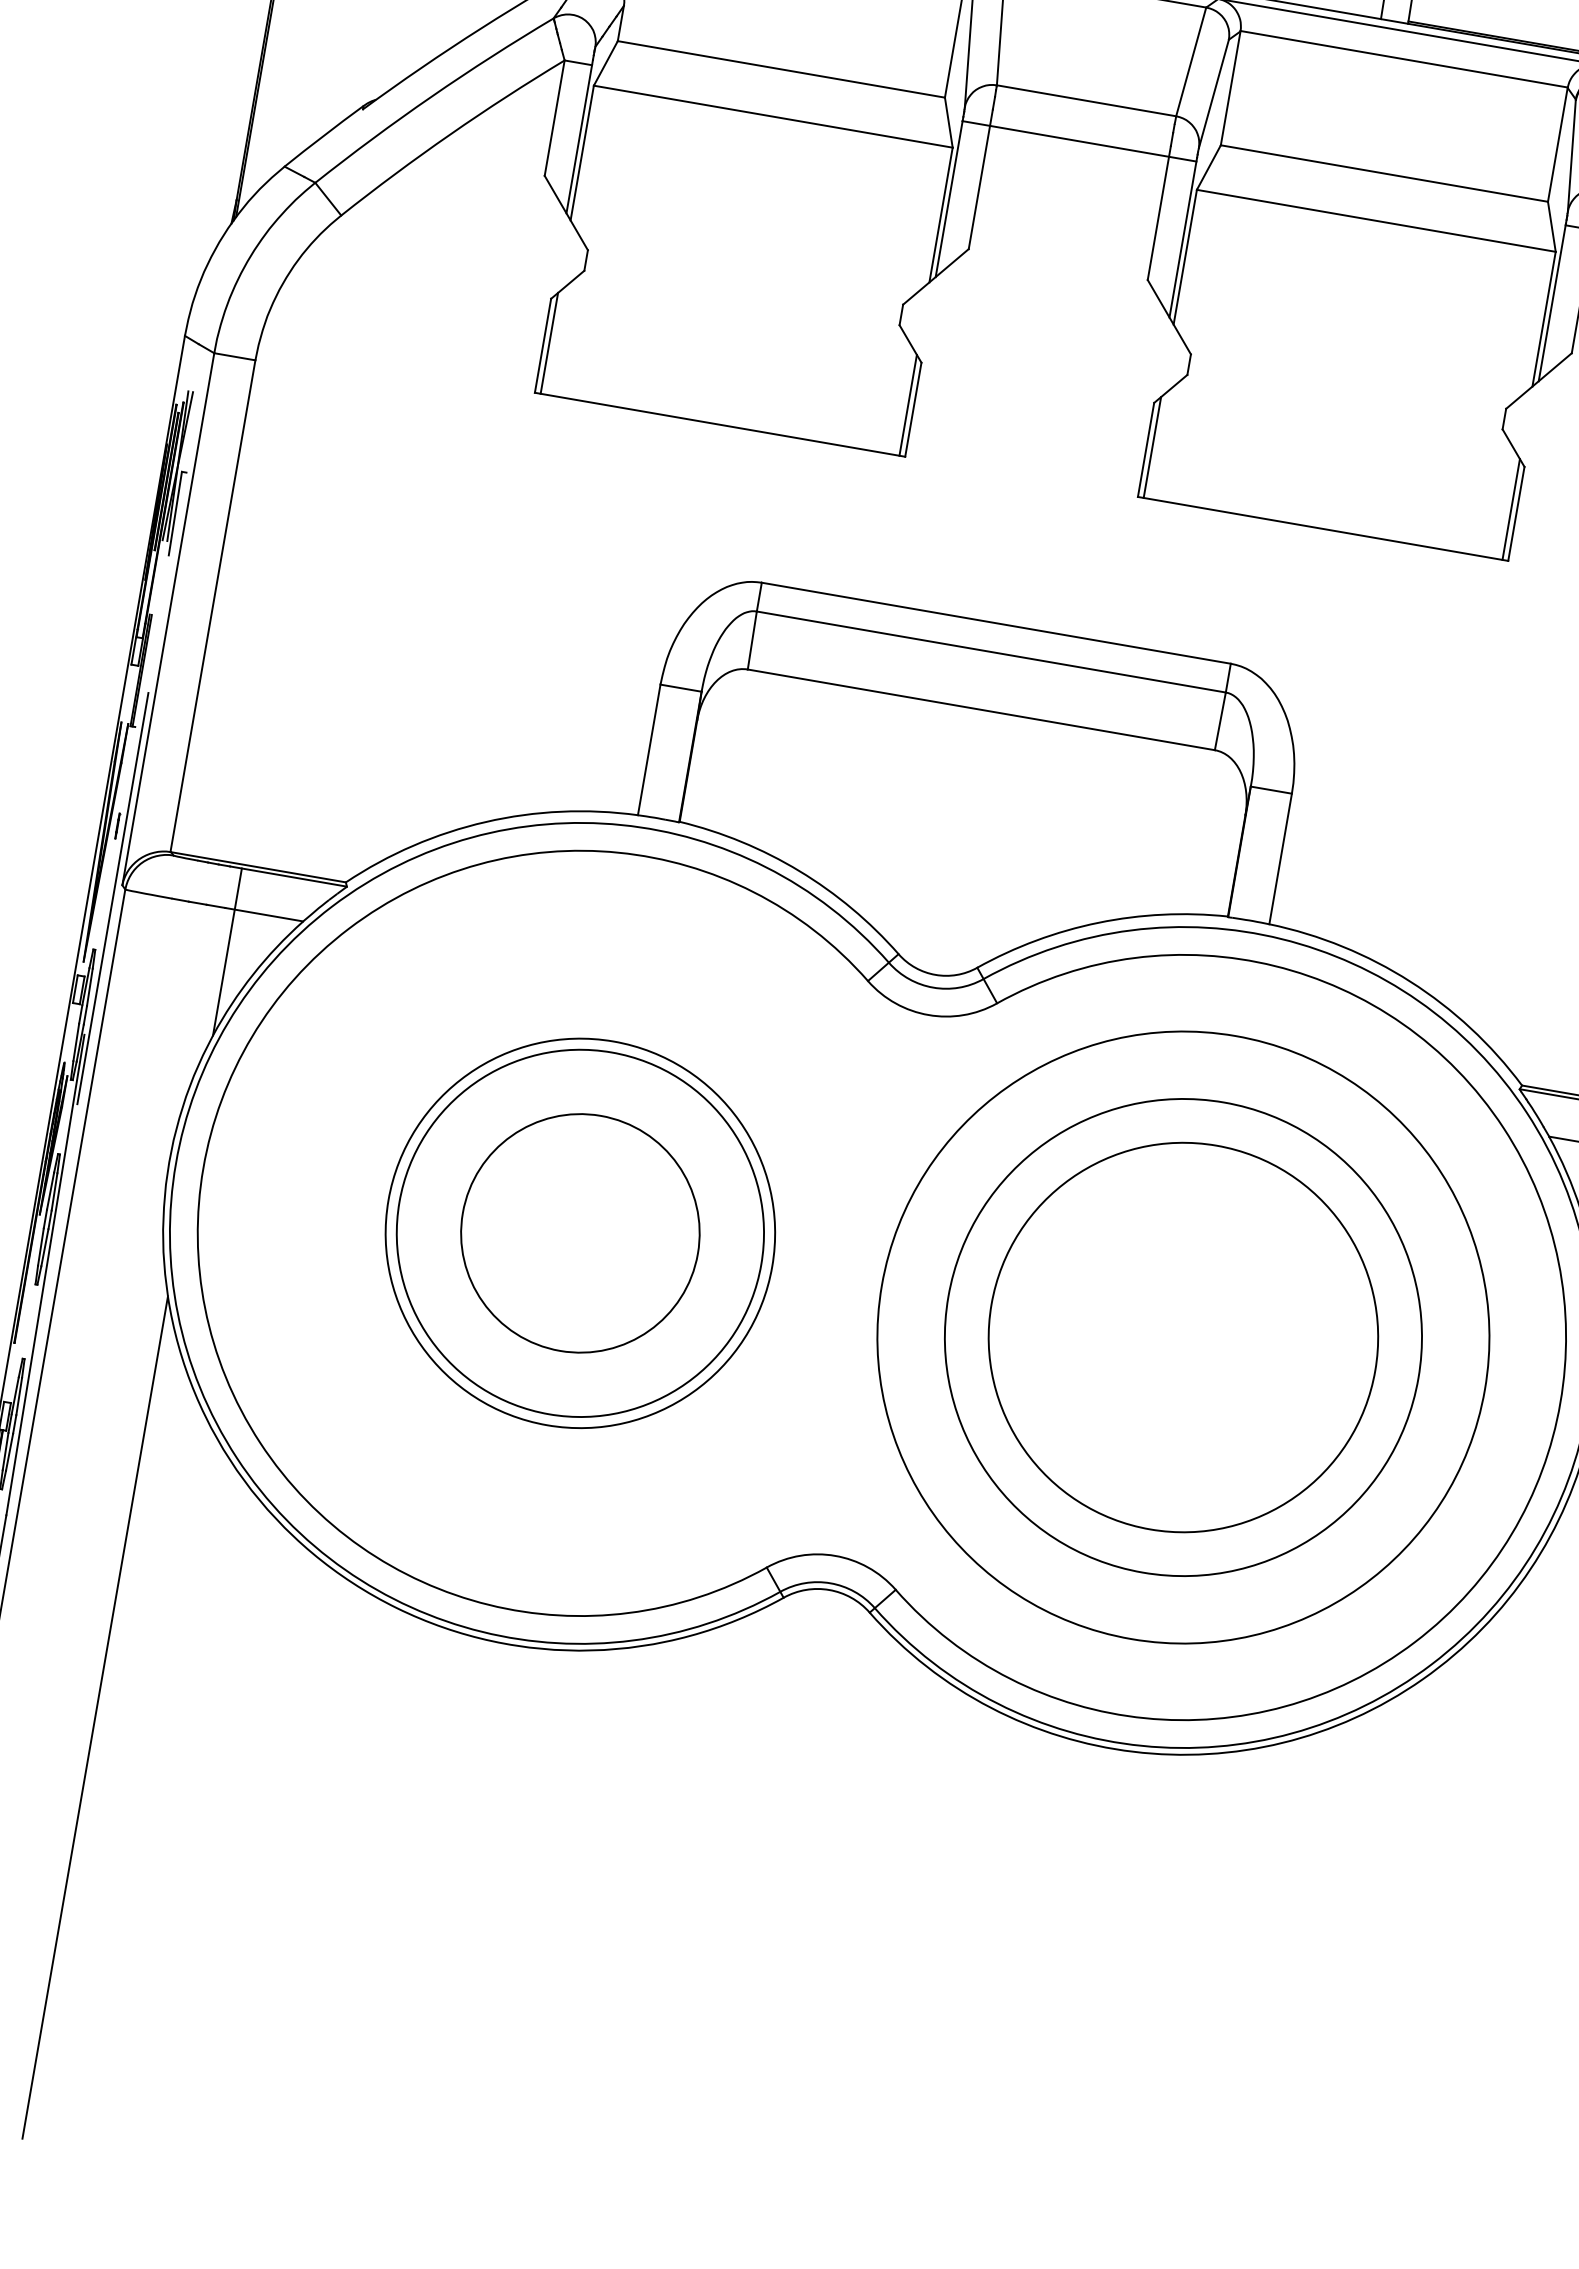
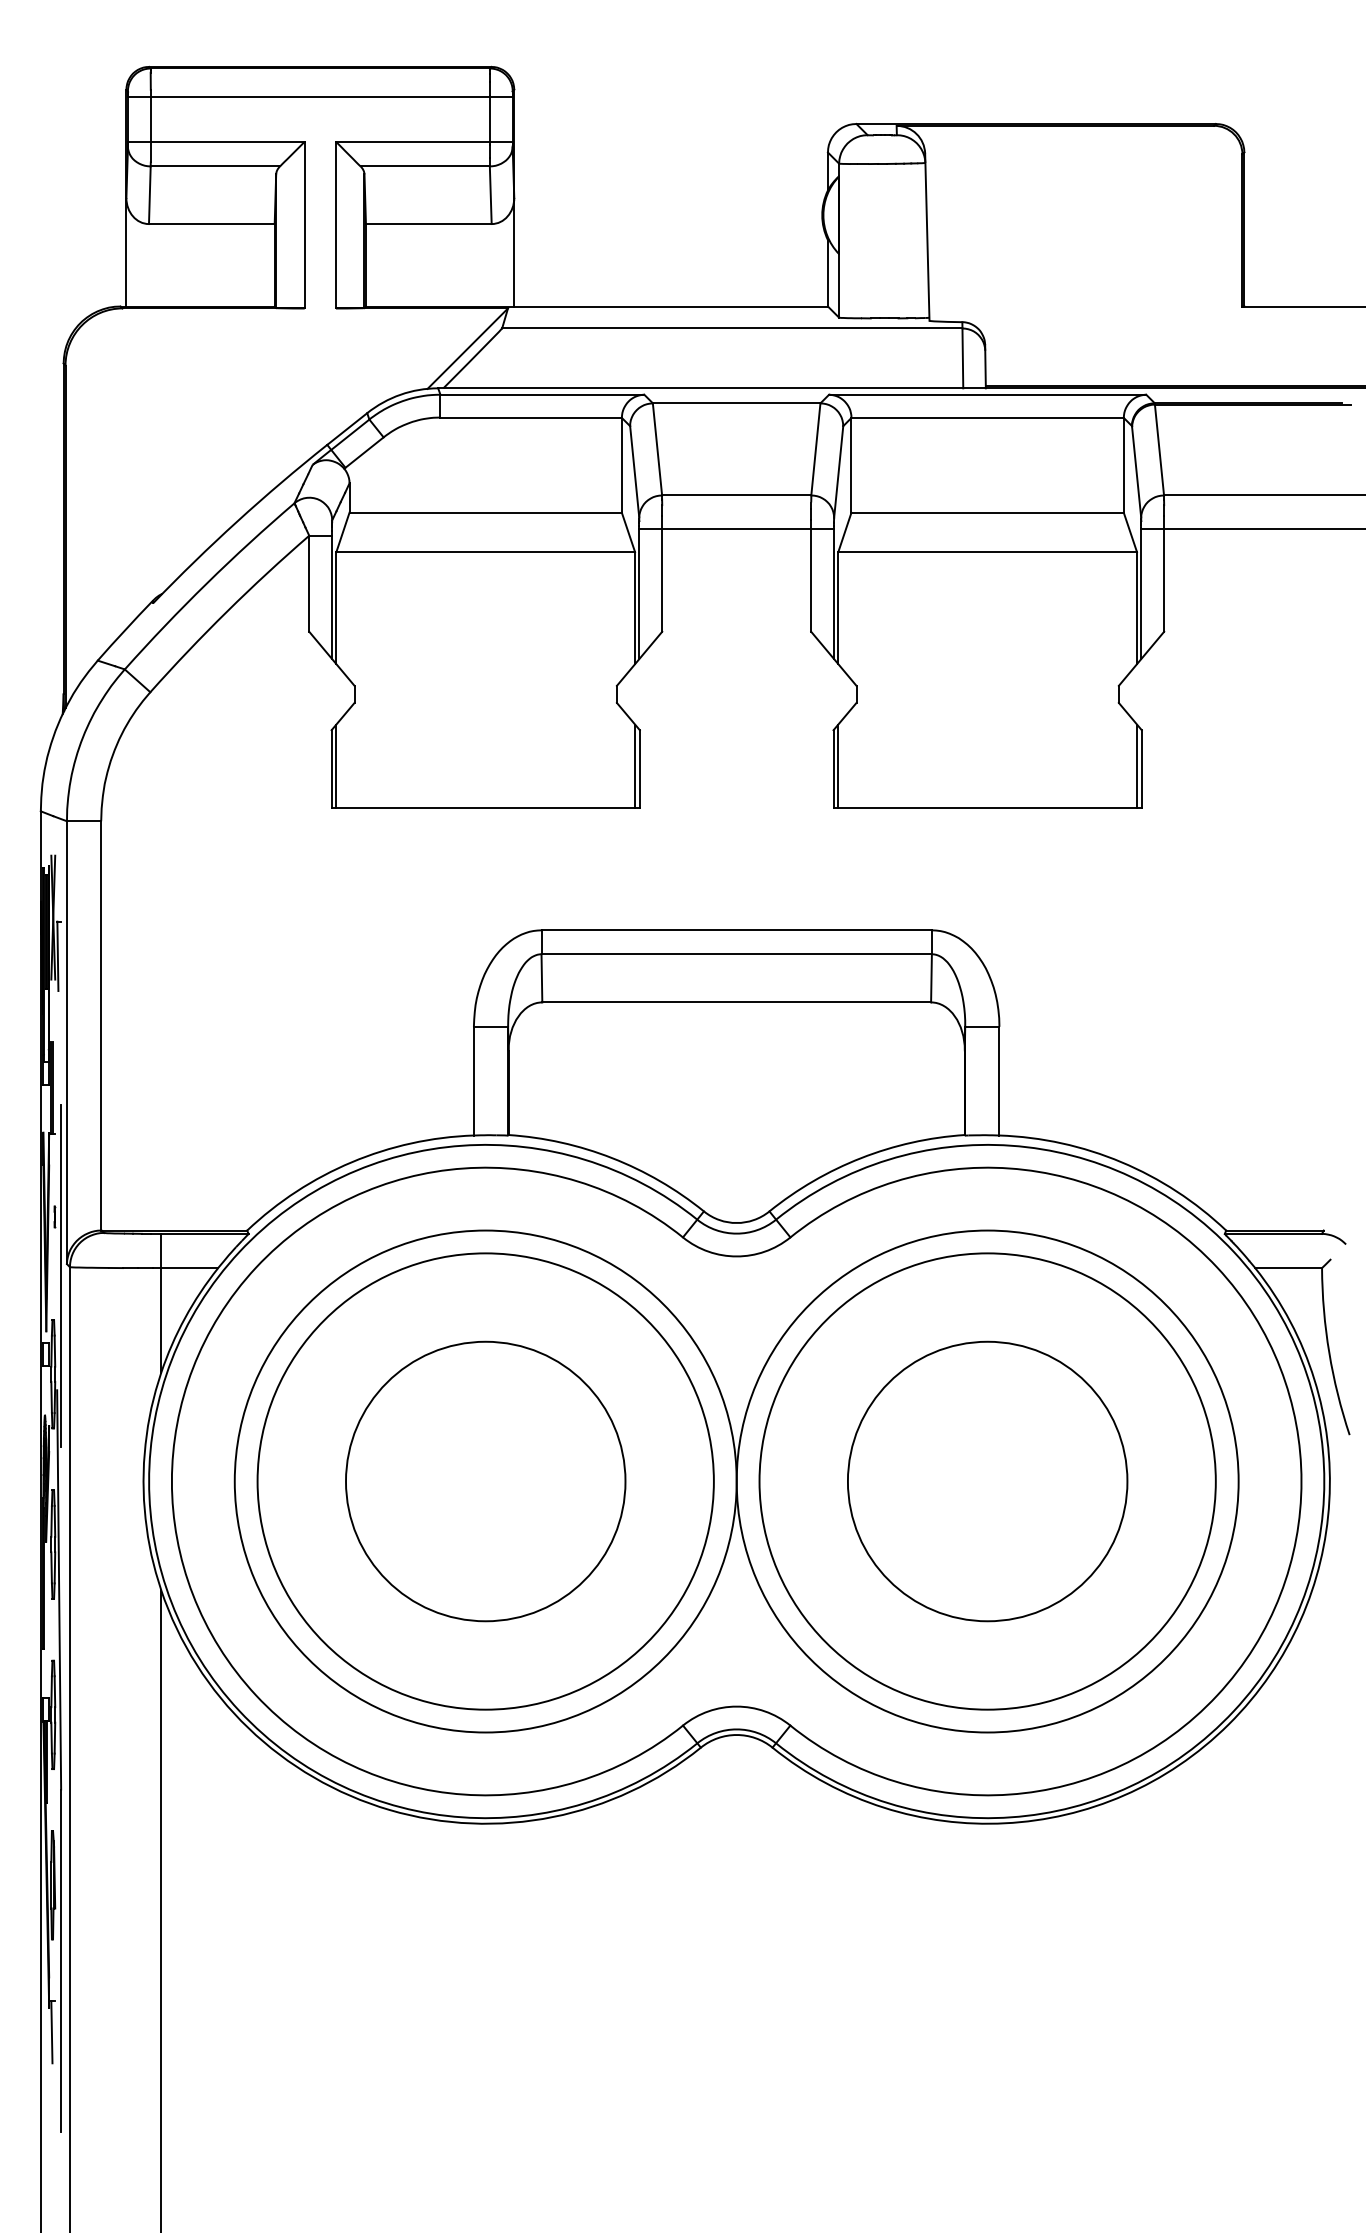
circle: (580, 1233) -> (485, 1481), size x1.43
circle: (580, 1233) -> (485, 1481), size x1.43
circle: (580, 1233) -> (485, 1481), size x1.67
circle: (1183, 1337) -> (987, 1481), size x0.71
circle: (1183, 1337) -> (987, 1481), size x1.43

